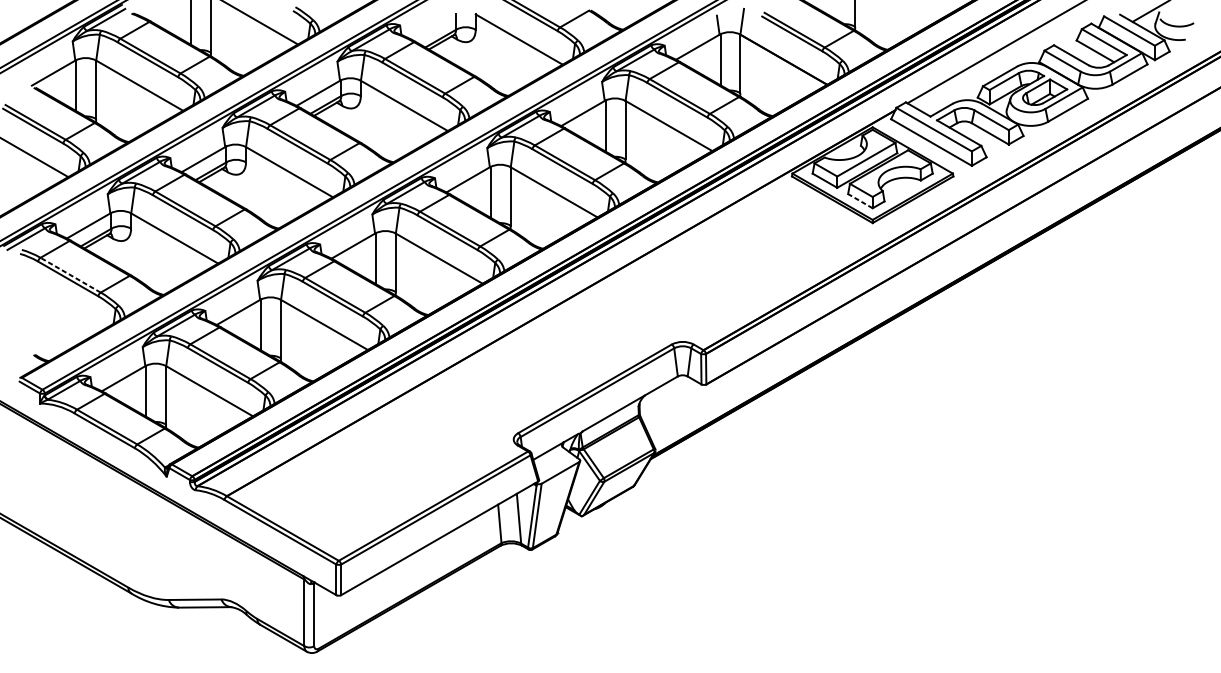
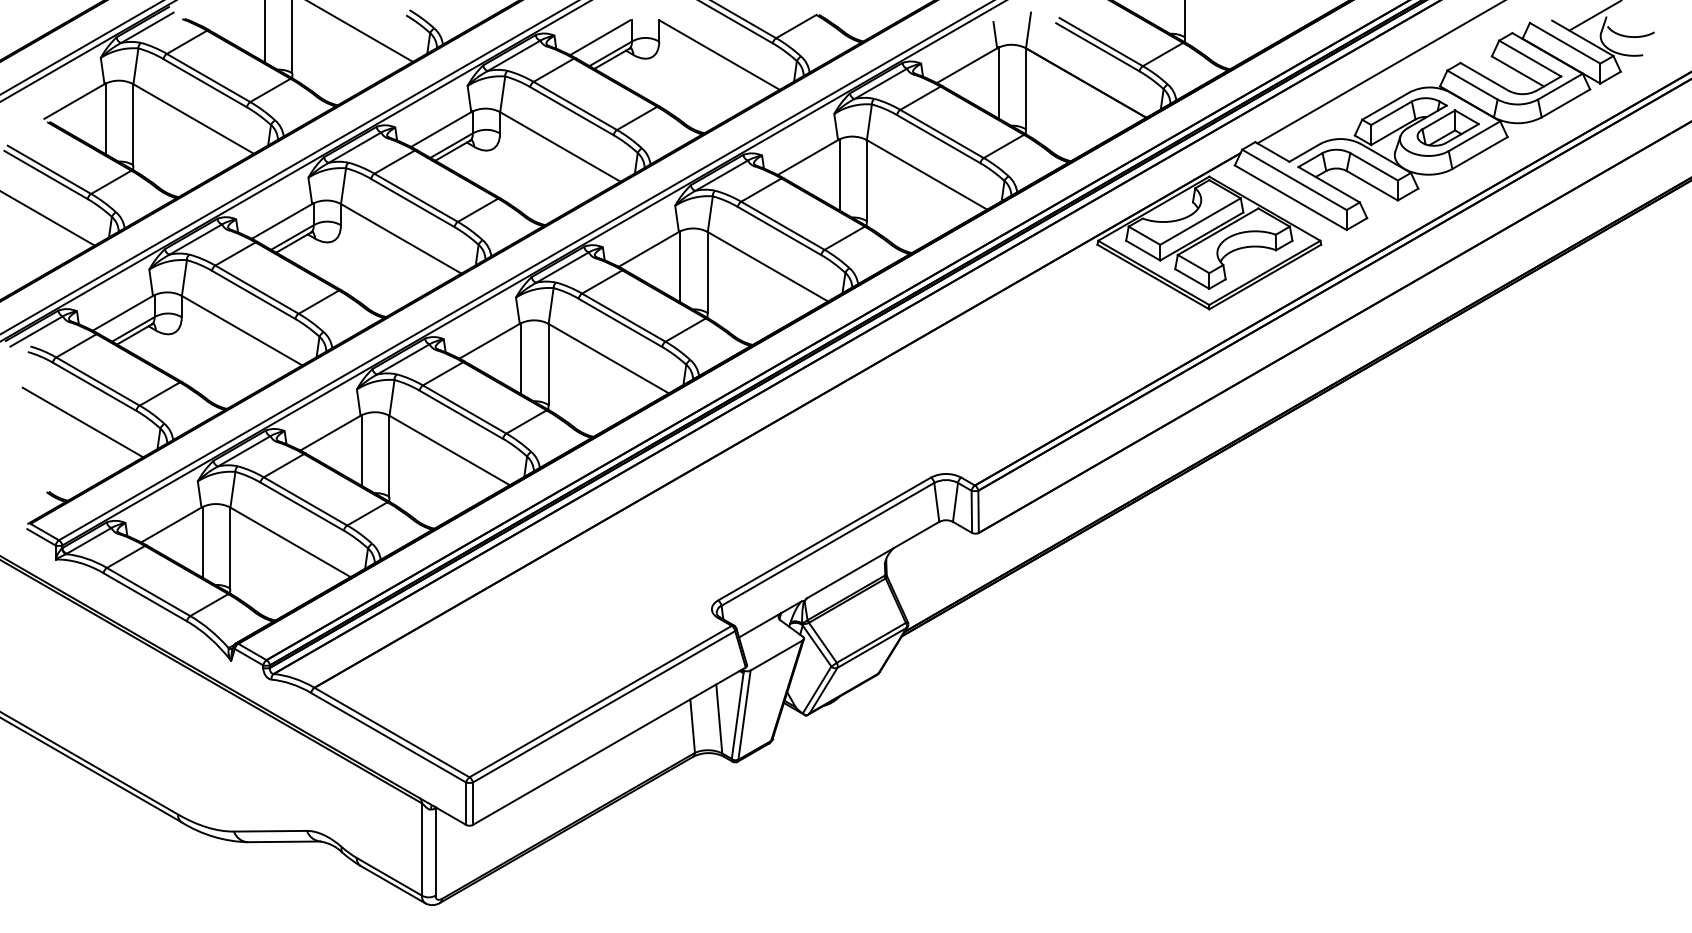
line: (433, 26) -> (600, 37), added
line: (860, 201) -> (1192, 279), dashed -> solid
line: (70, 275) -> (97, 381), dashed -> solid
line: (59, 304) -> (82, 422), added

